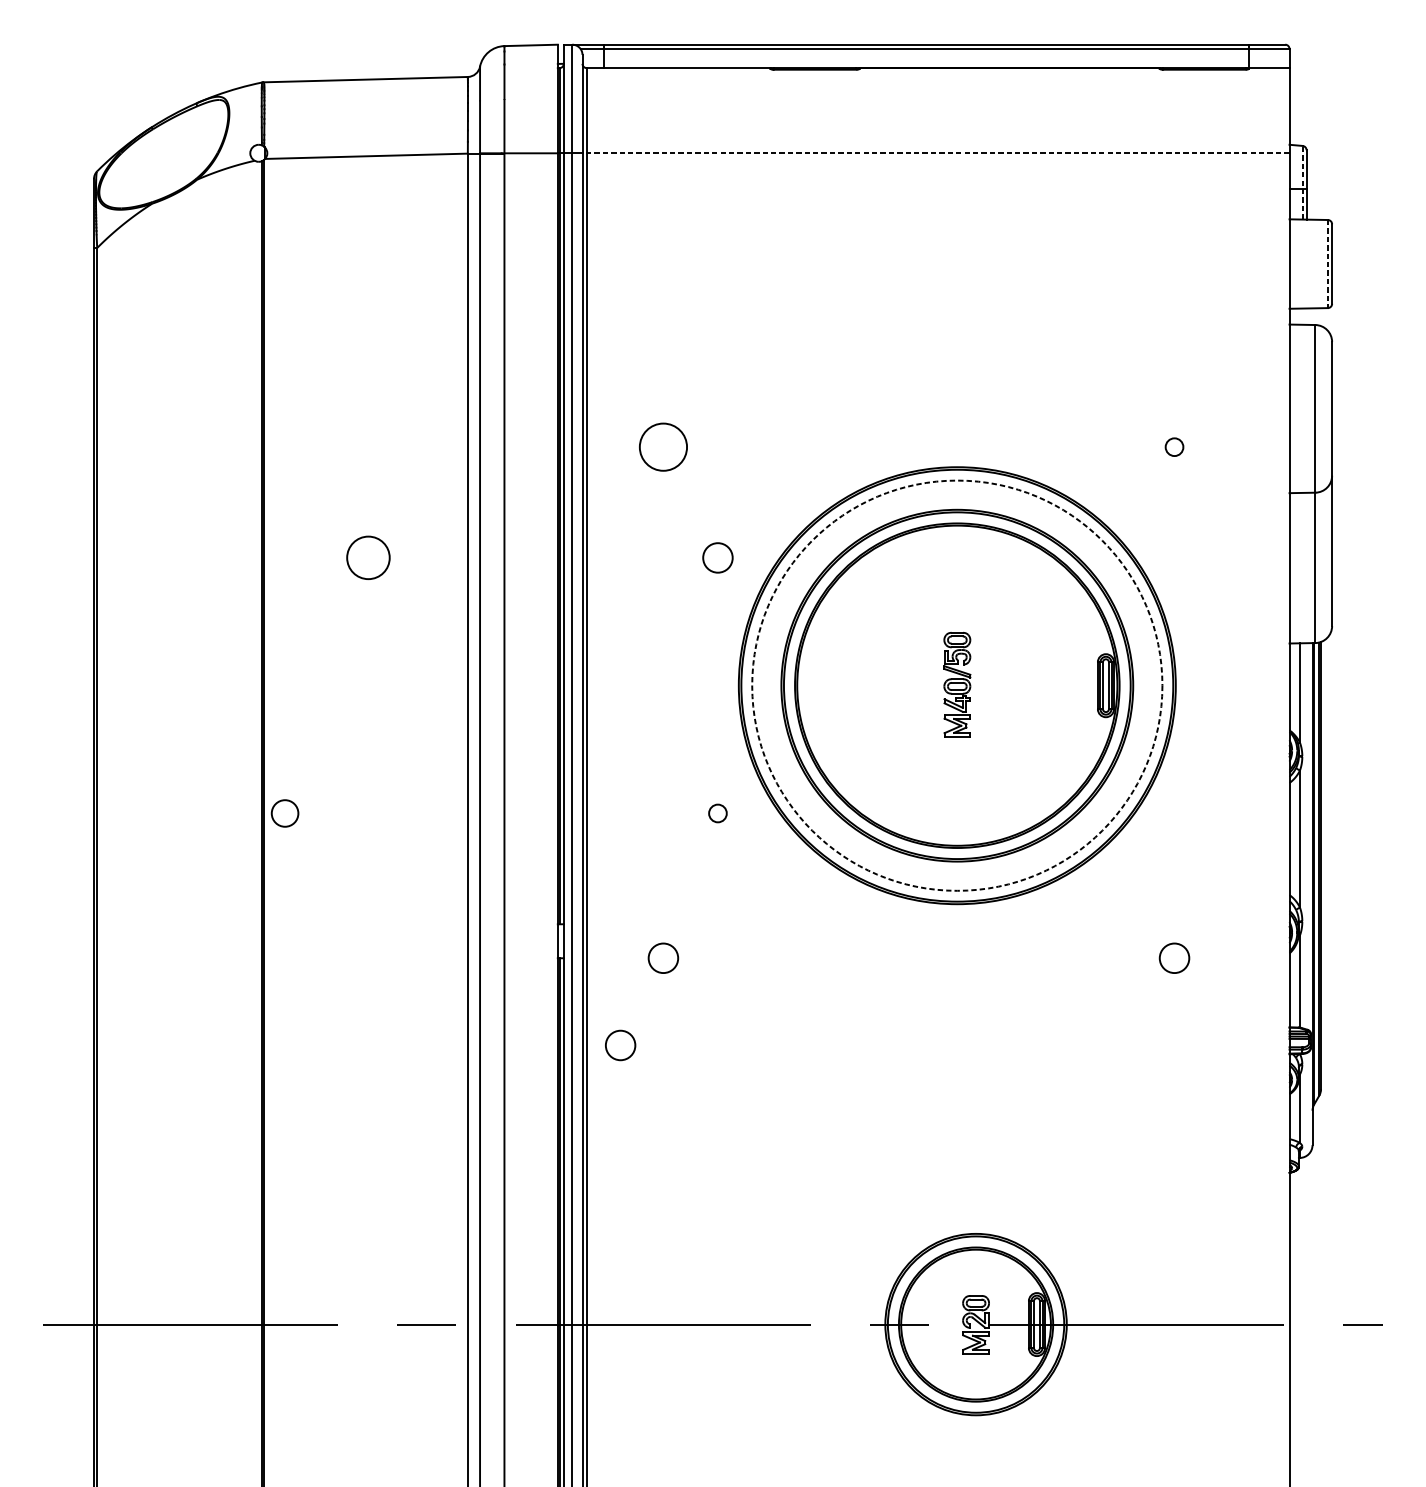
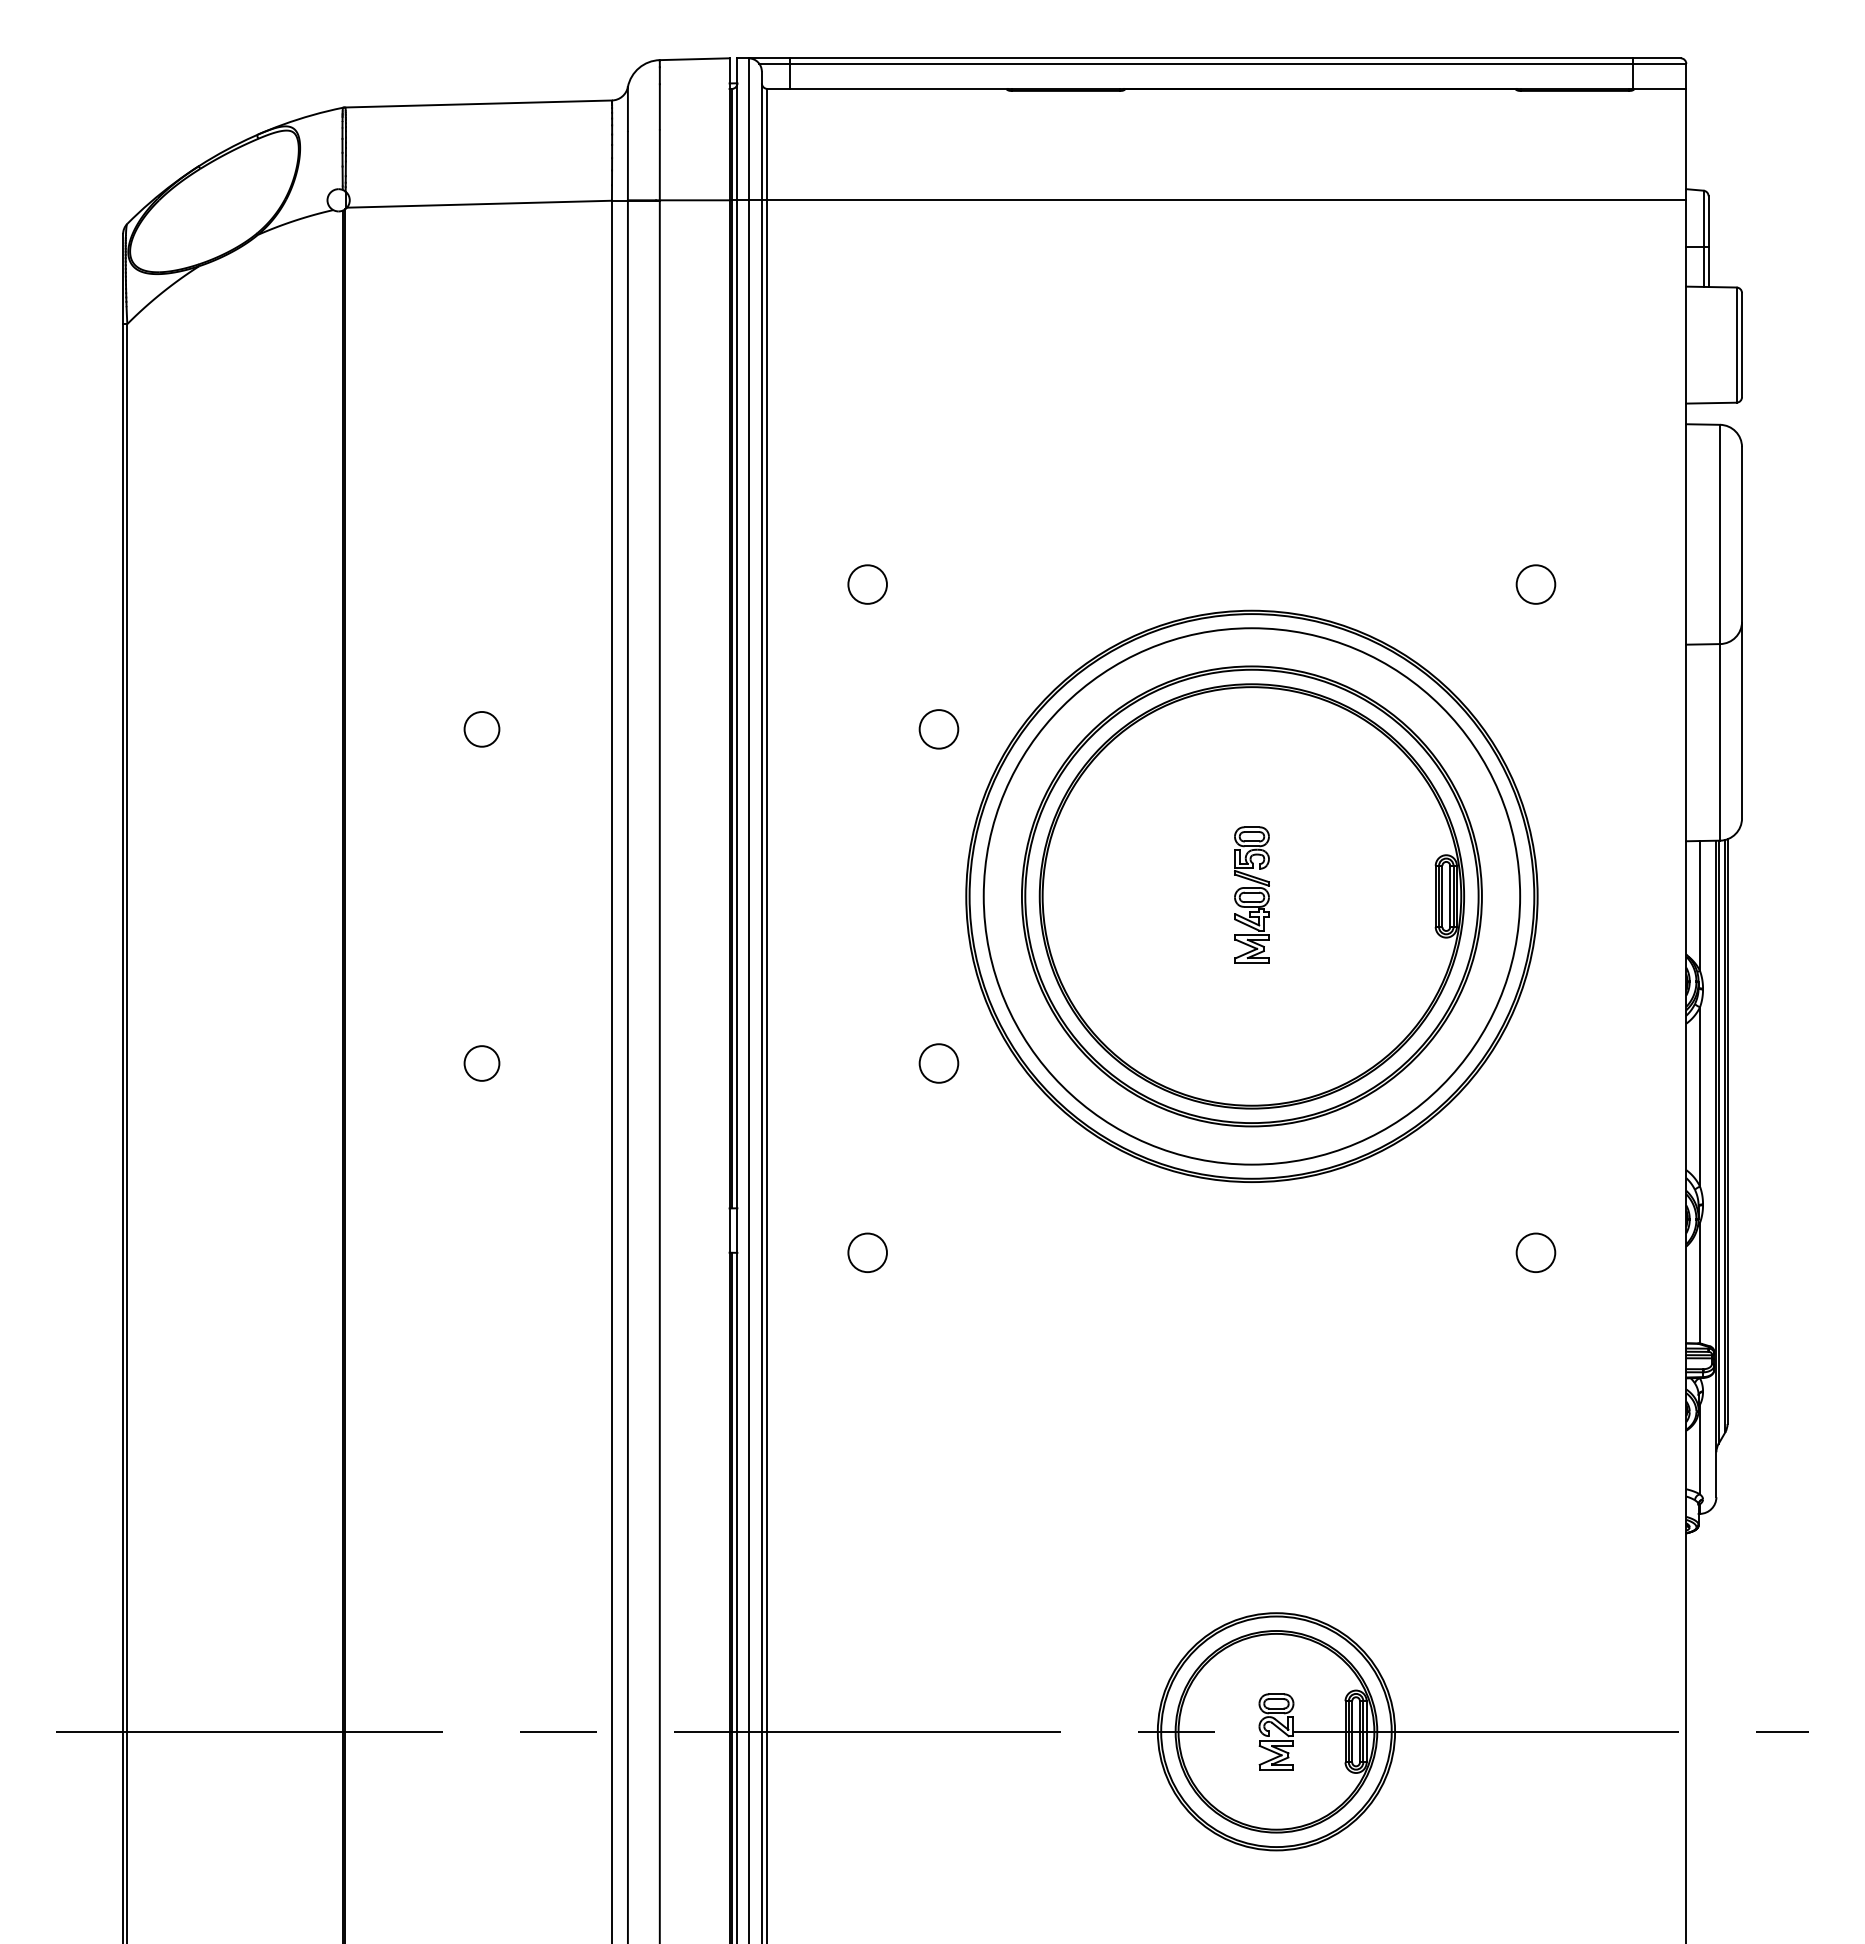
line: (935, 153) -> (1223, 200), dashed -> solid
line: (1302, 182) -> (1703, 238), dashed -> solid
line: (1327, 264) -> (1736, 345), dashed -> solid
circle: (663, 447) -> (867, 584), size x0.62
circle: (1174, 447) -> (1535, 584), size x1.67
part: (368, 558) -> (481, 729), size x0.62
circle: (956, 685) -> (1251, 896), dashed -> solid
part: (284, 813) -> (481, 1063), moved
circle: (717, 813) -> (938, 1063), size x1.67
circle: (620, 1045) -> (811, 1366), removed

